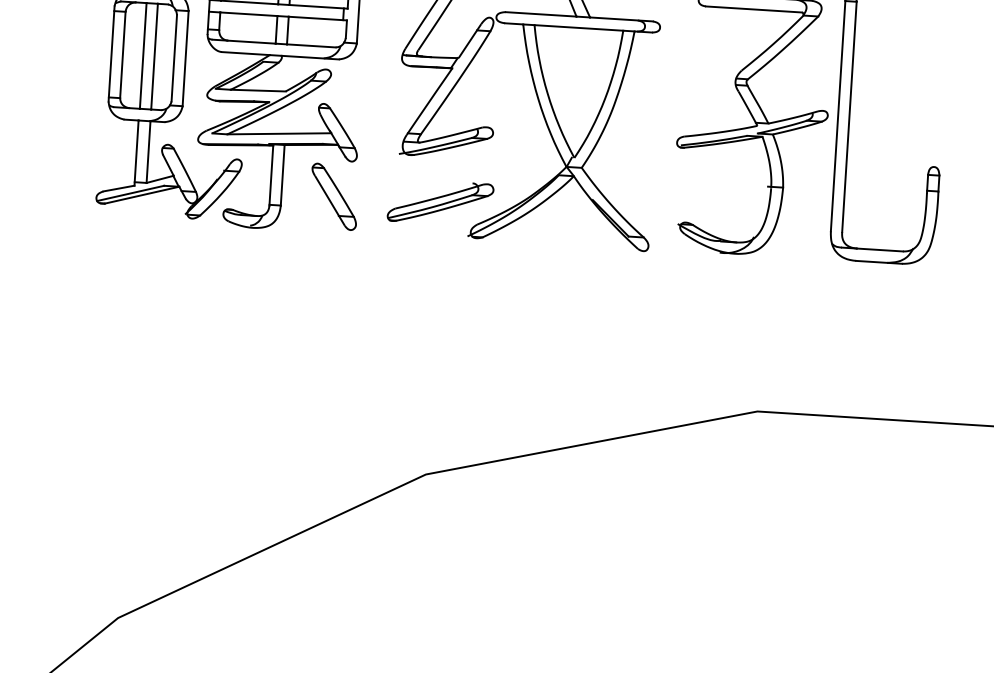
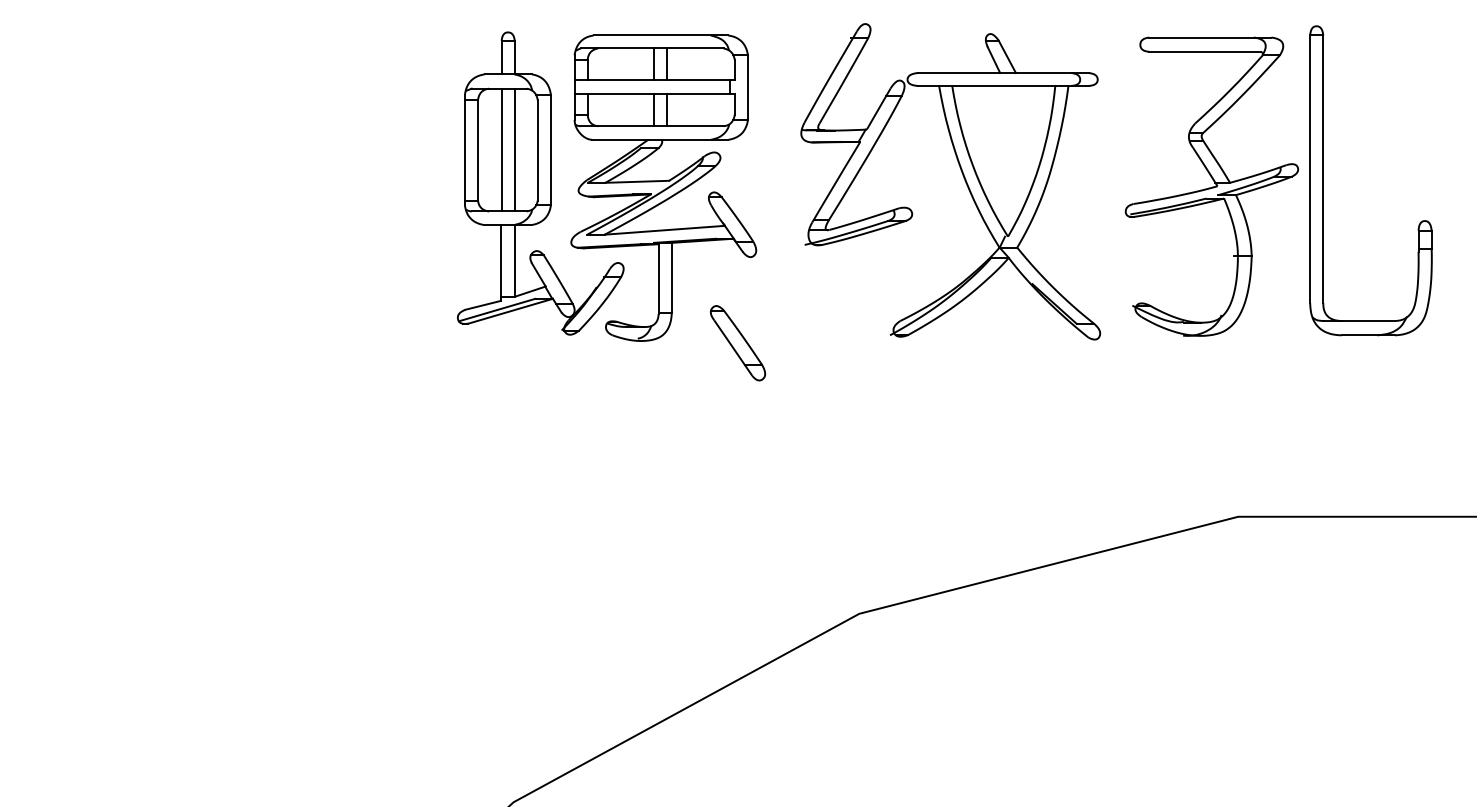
part: (334, 197) -> (738, 343), moved
part: (440, 202) -> (856, 297), removed

